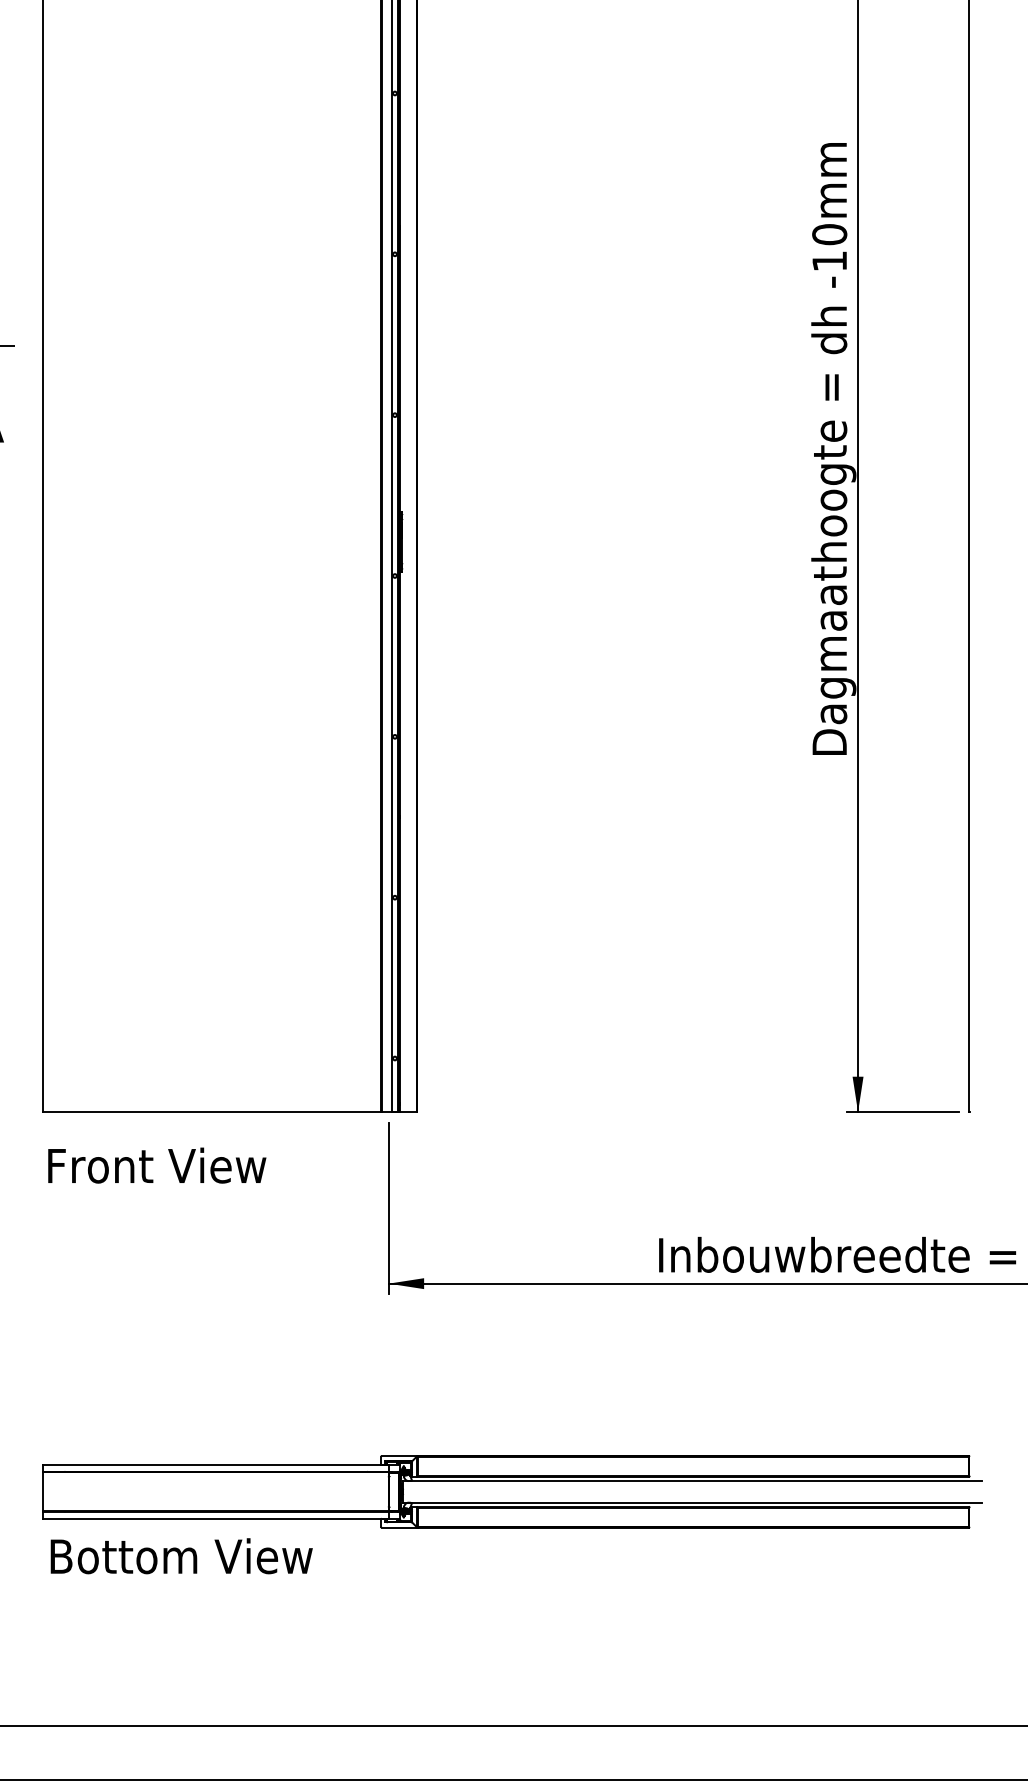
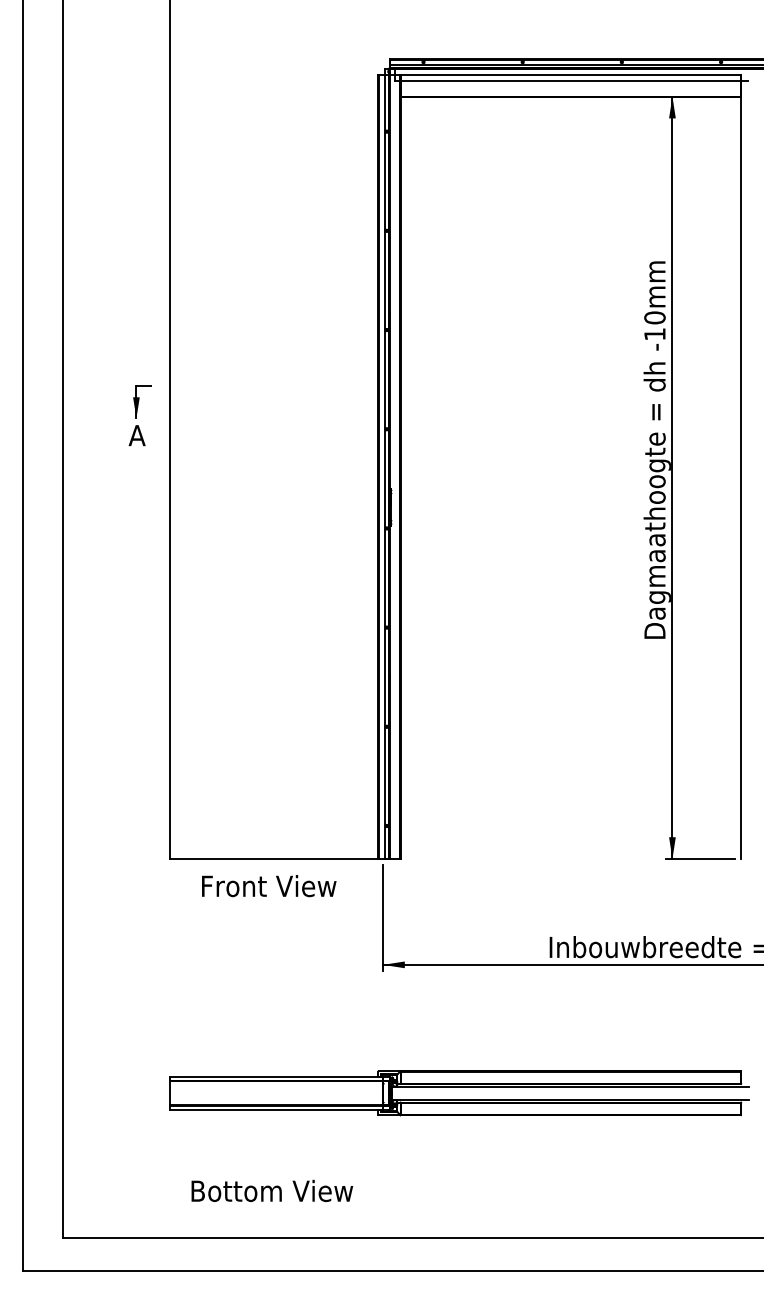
text: (157, 1166) -> (269, 886), moved
text: (181, 1555) -> (272, 1190), moved

